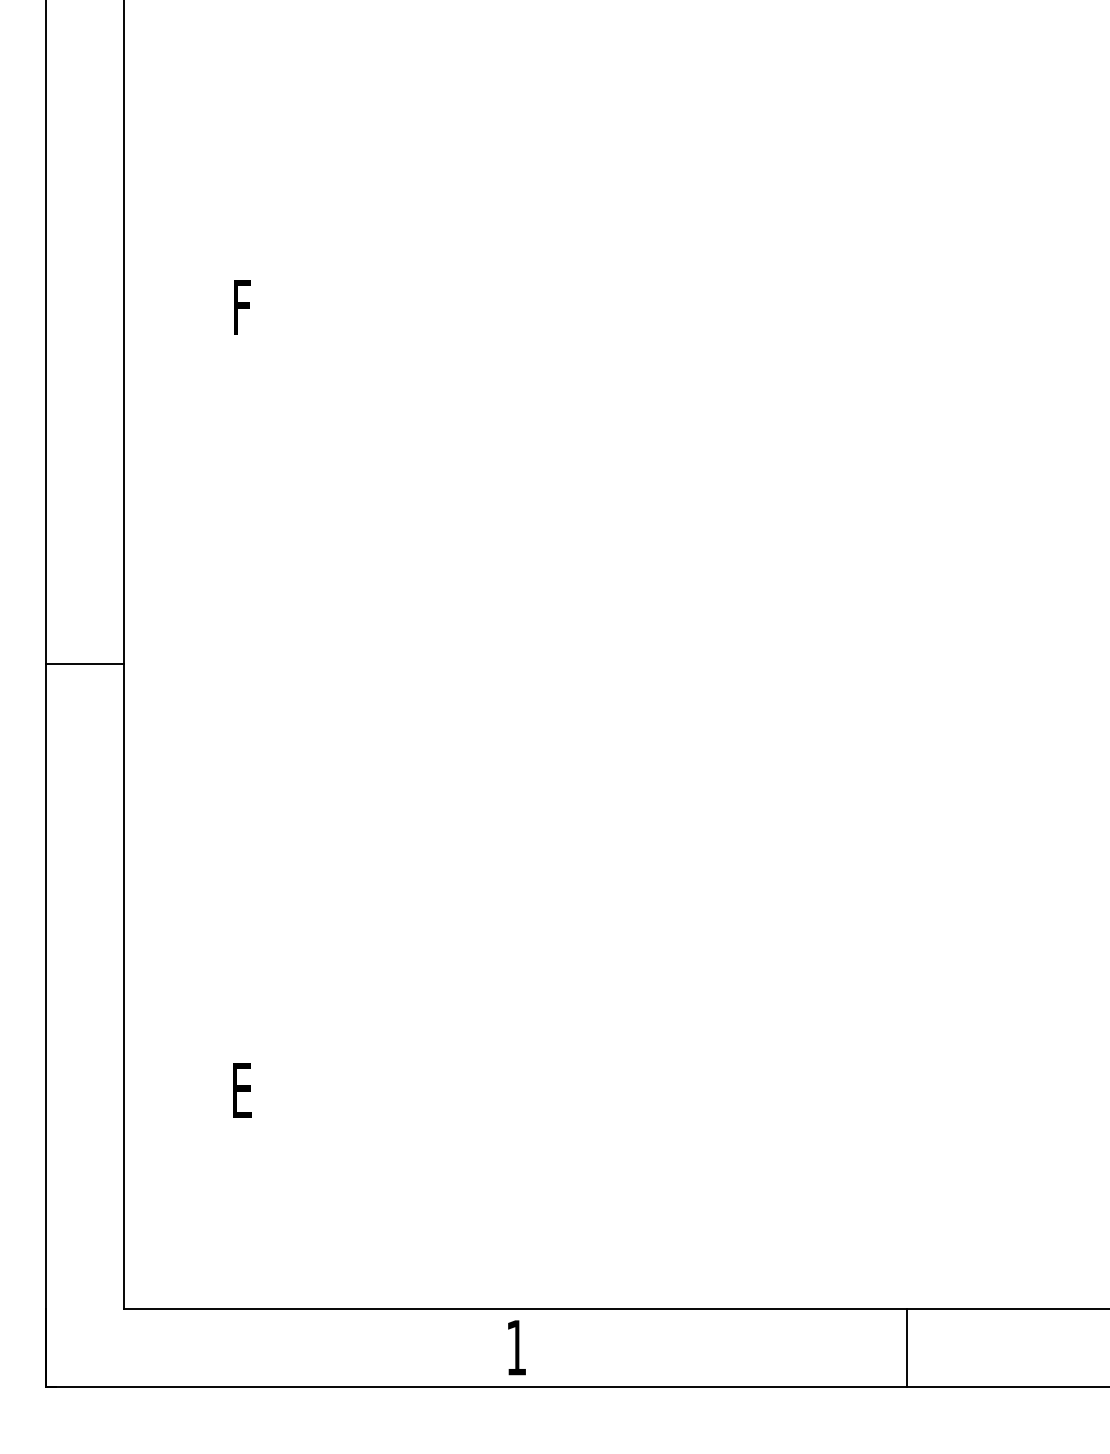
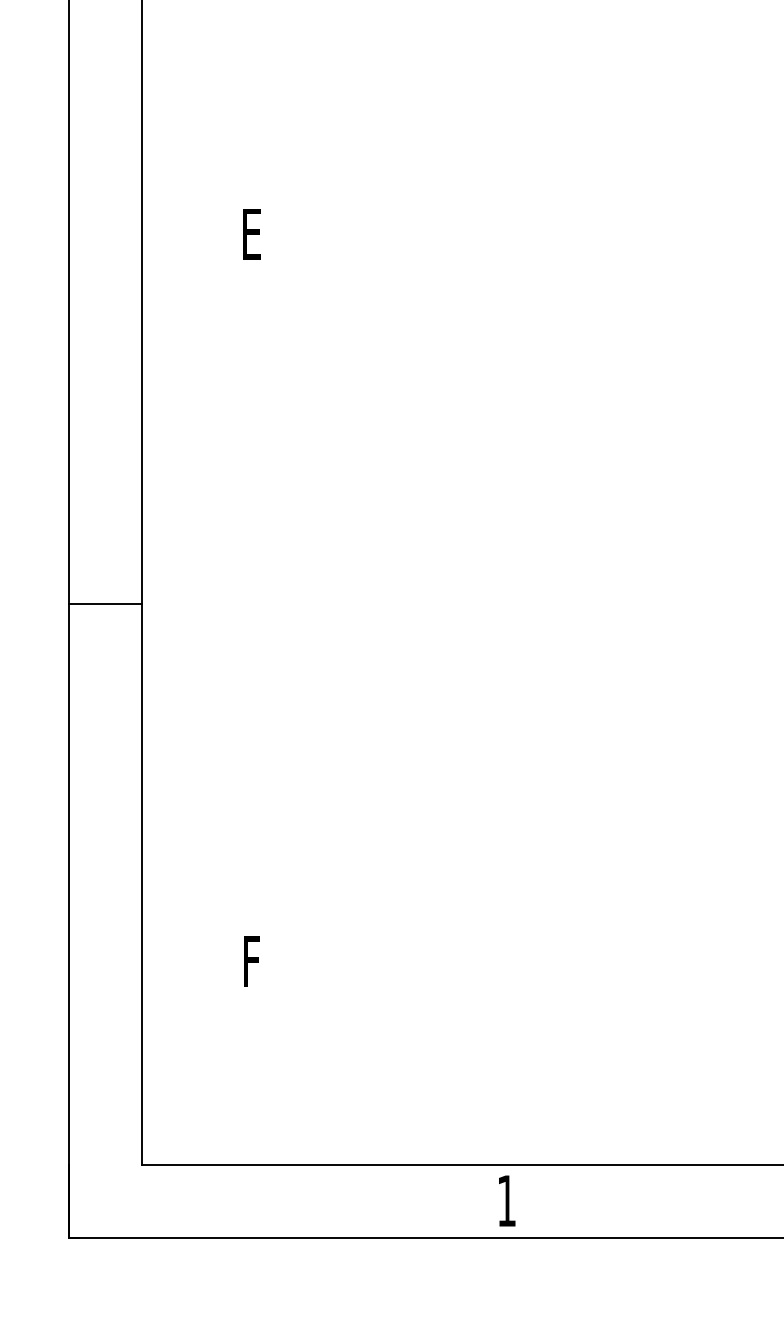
text: (242, 307) -> (252, 234), F -> E
line: (84, 663) -> (105, 604), moved
text: (242, 1090) -> (252, 961), E -> F

